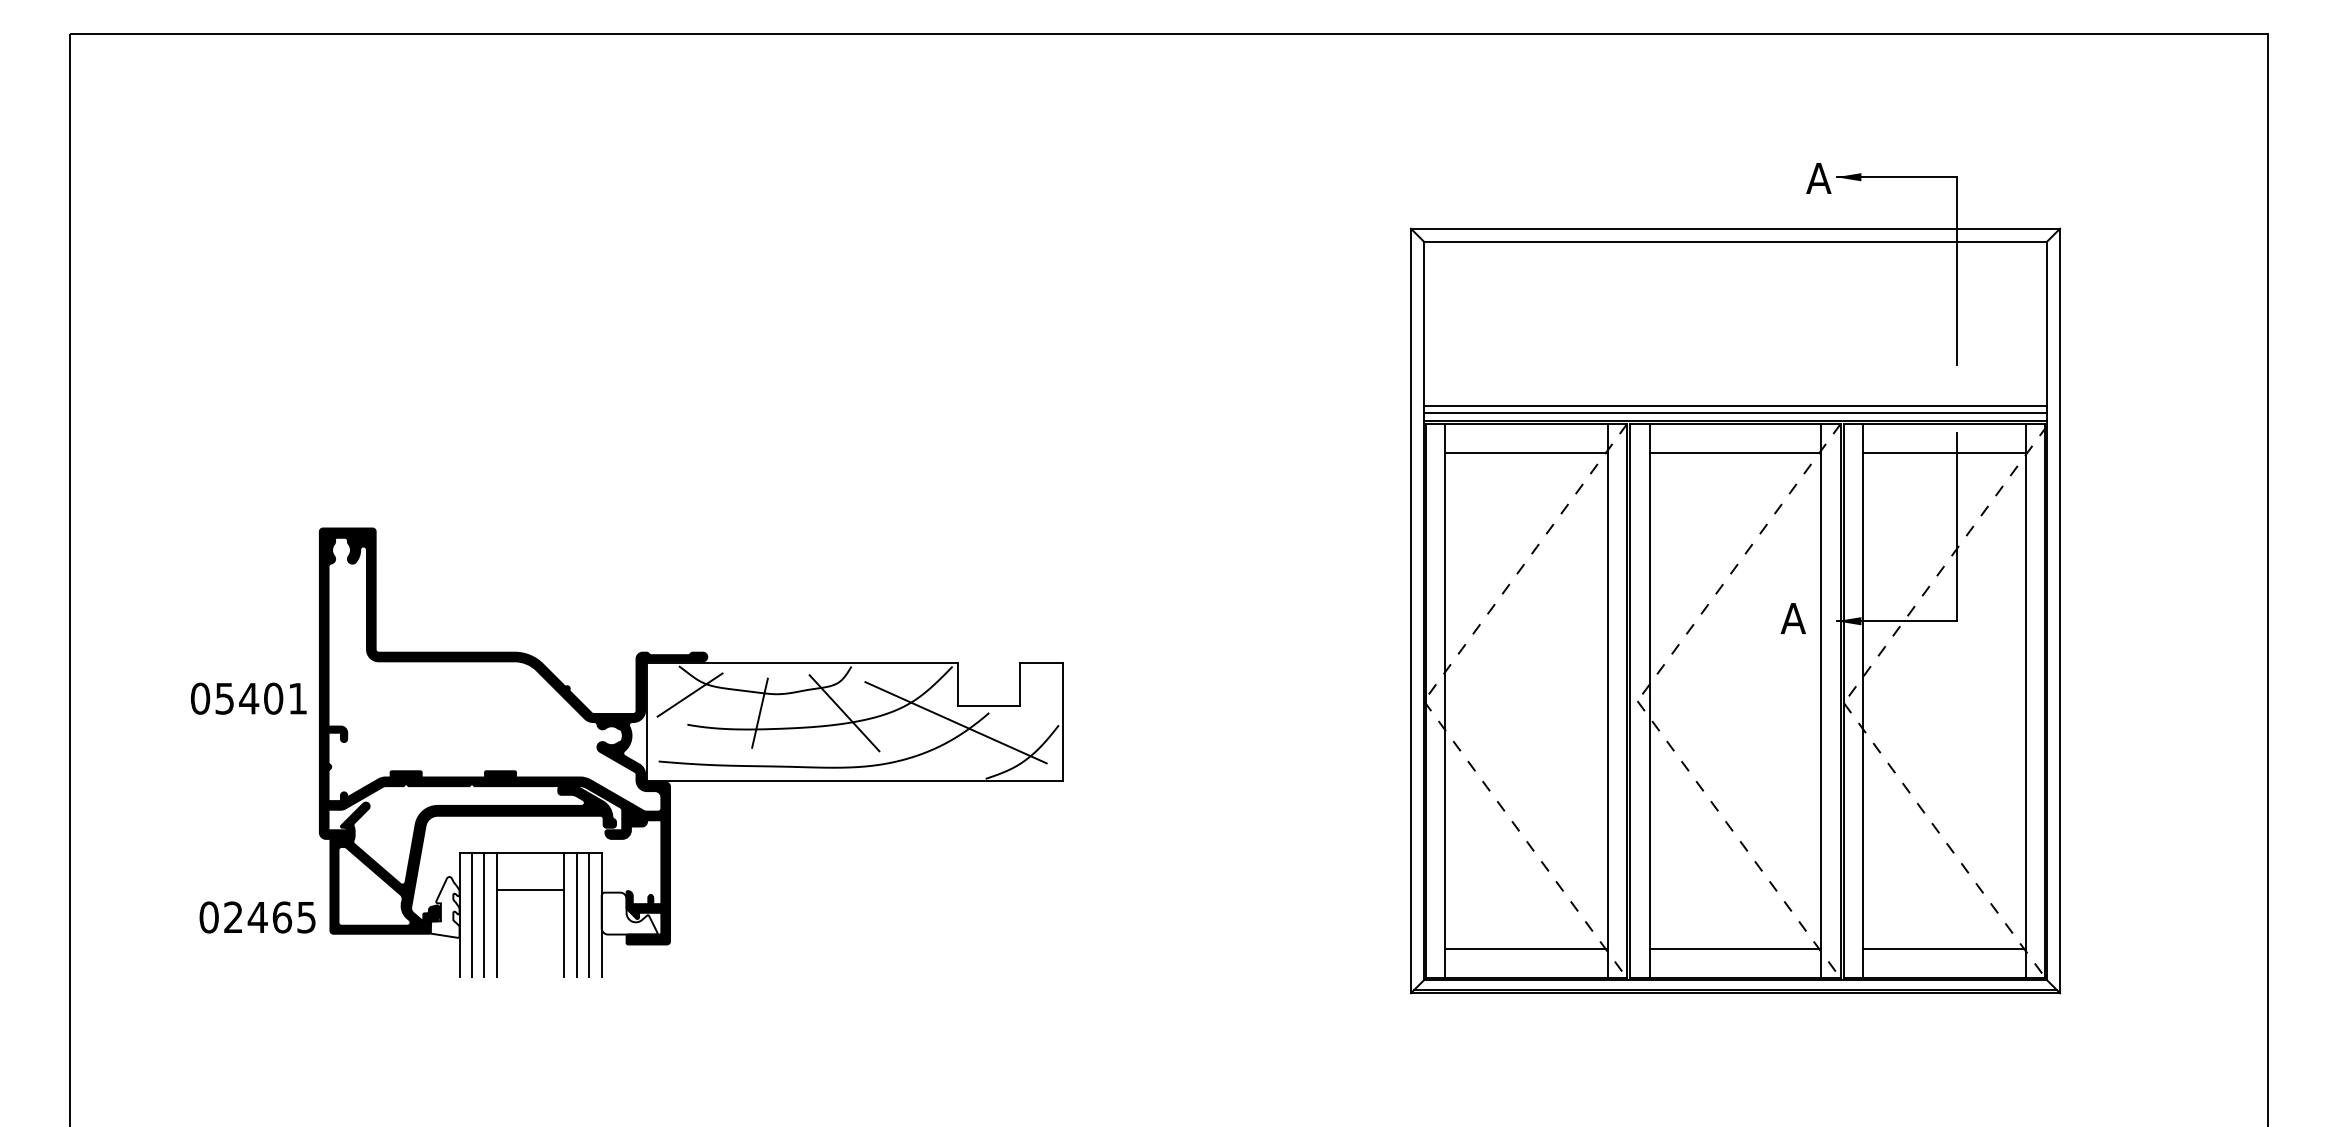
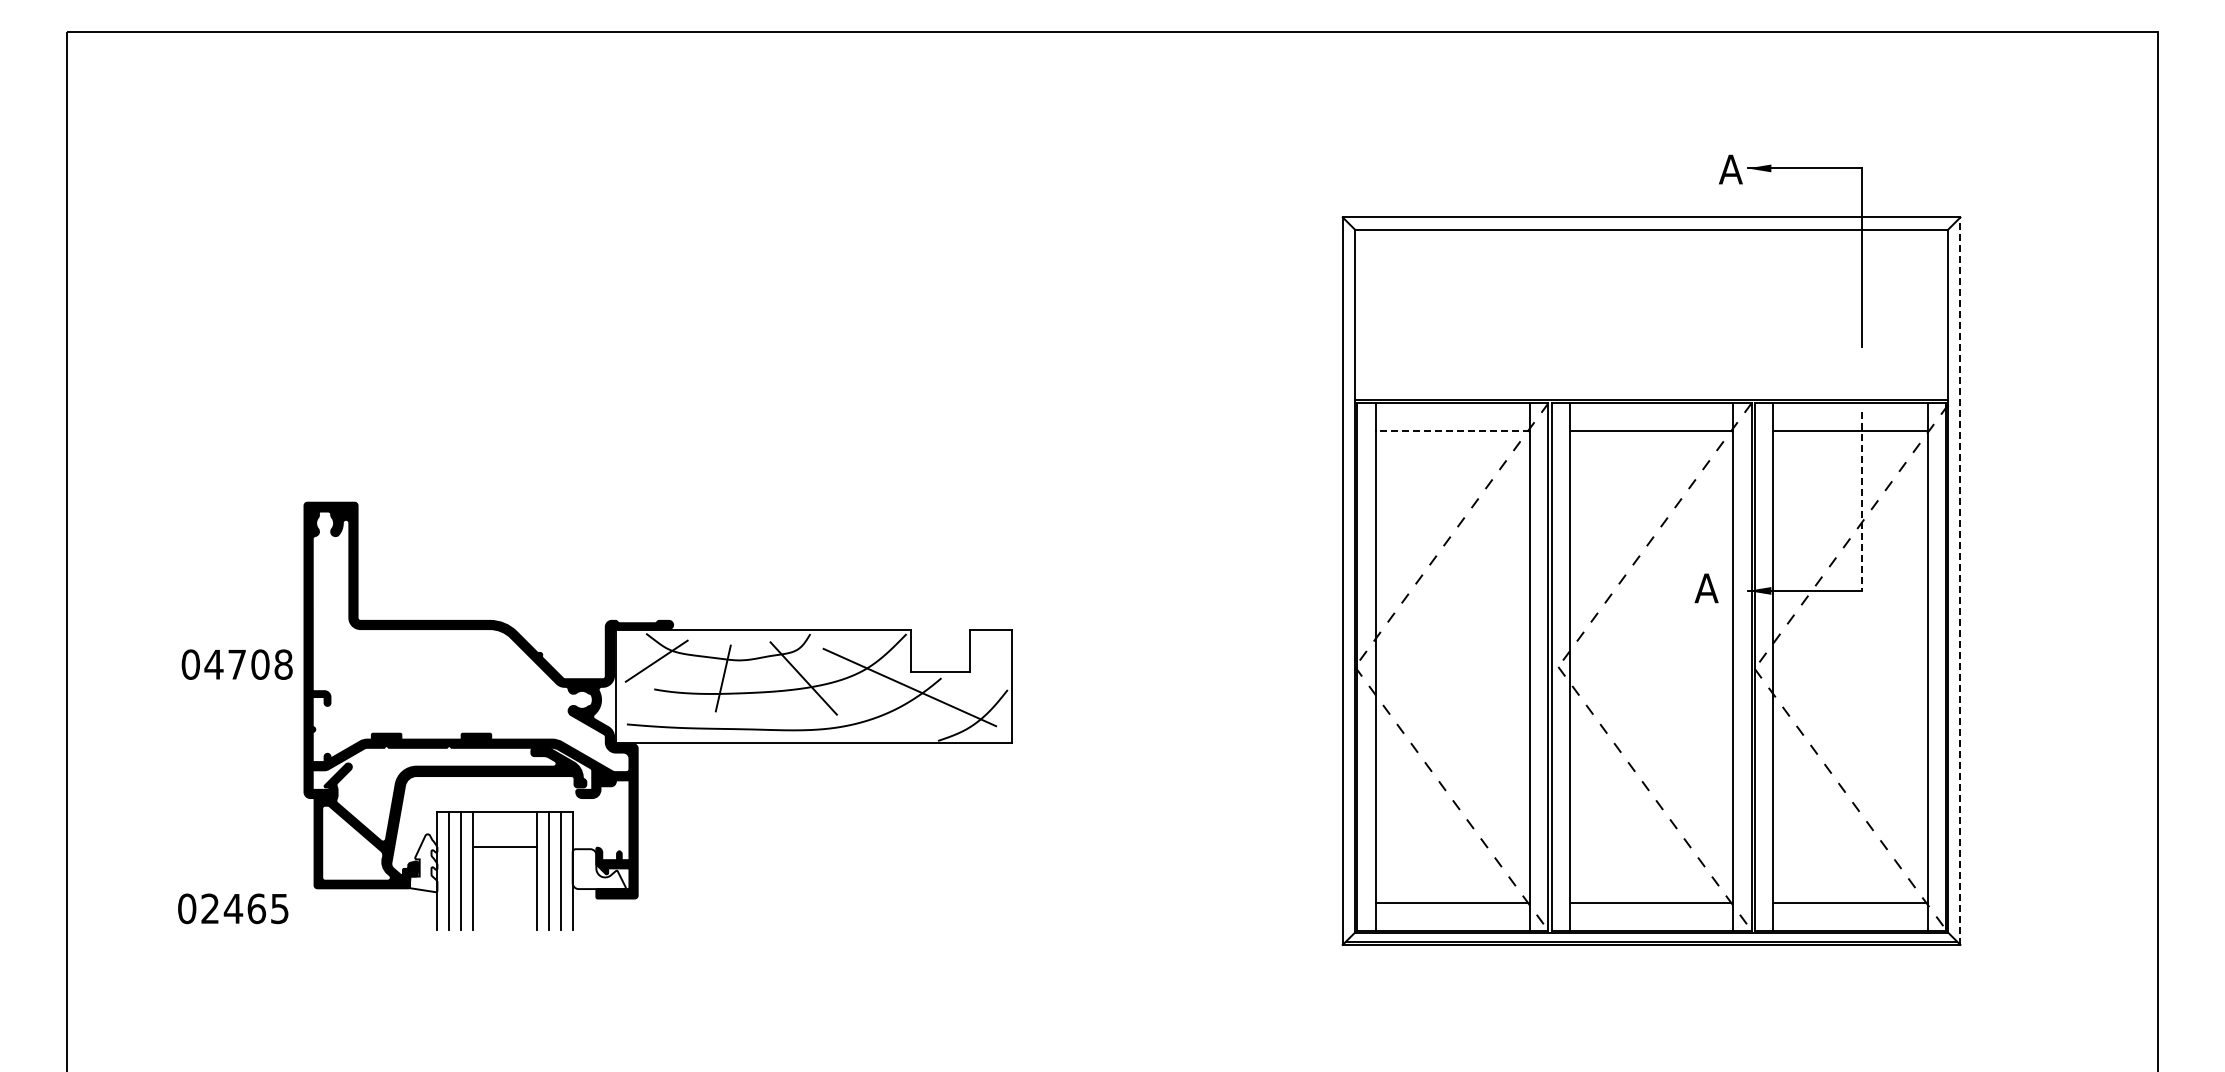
line: (1735, 406) -> (1651, 386), removed
line: (1735, 413) -> (1651, 393), removed
line: (1526, 453) -> (1452, 431), solid -> dashed
line: (1957, 527) -> (1862, 501), solid -> dashed
line: (2060, 611) -> (1960, 581), solid -> dashed
text: (261, 698) -> (248, 664), 05401 -> 04708
text: (257, 917) -> (233, 908), moved

